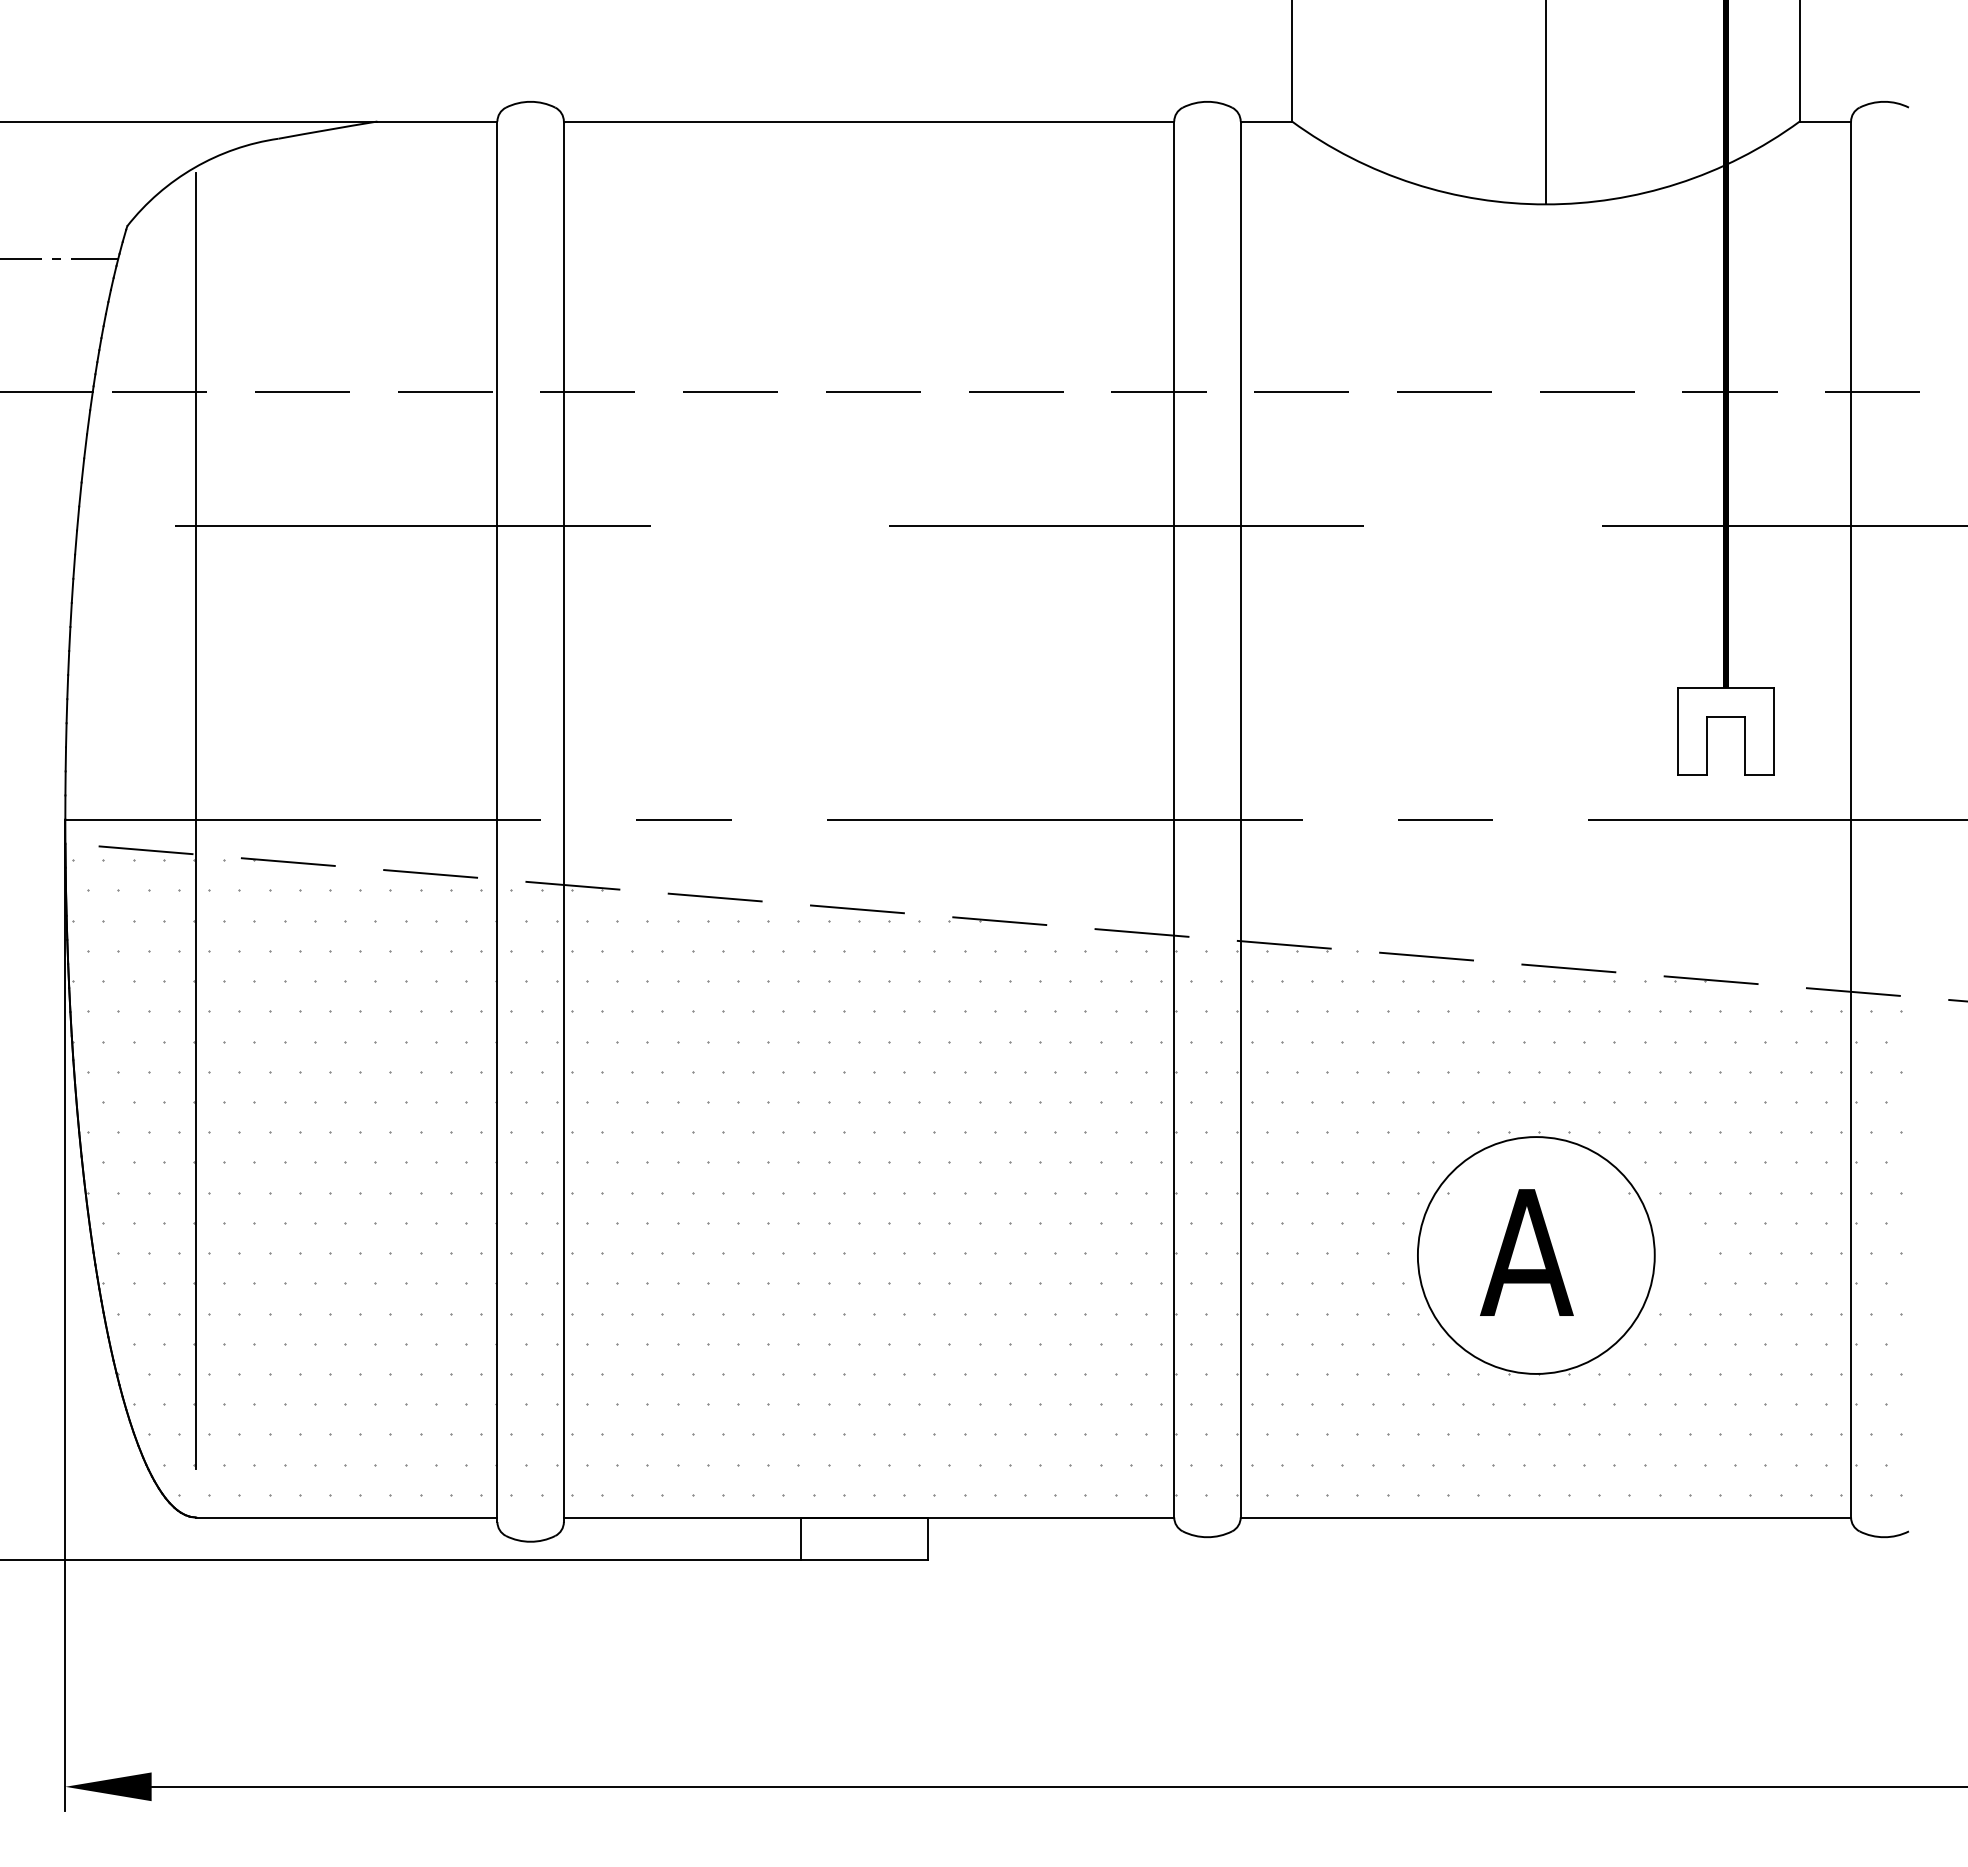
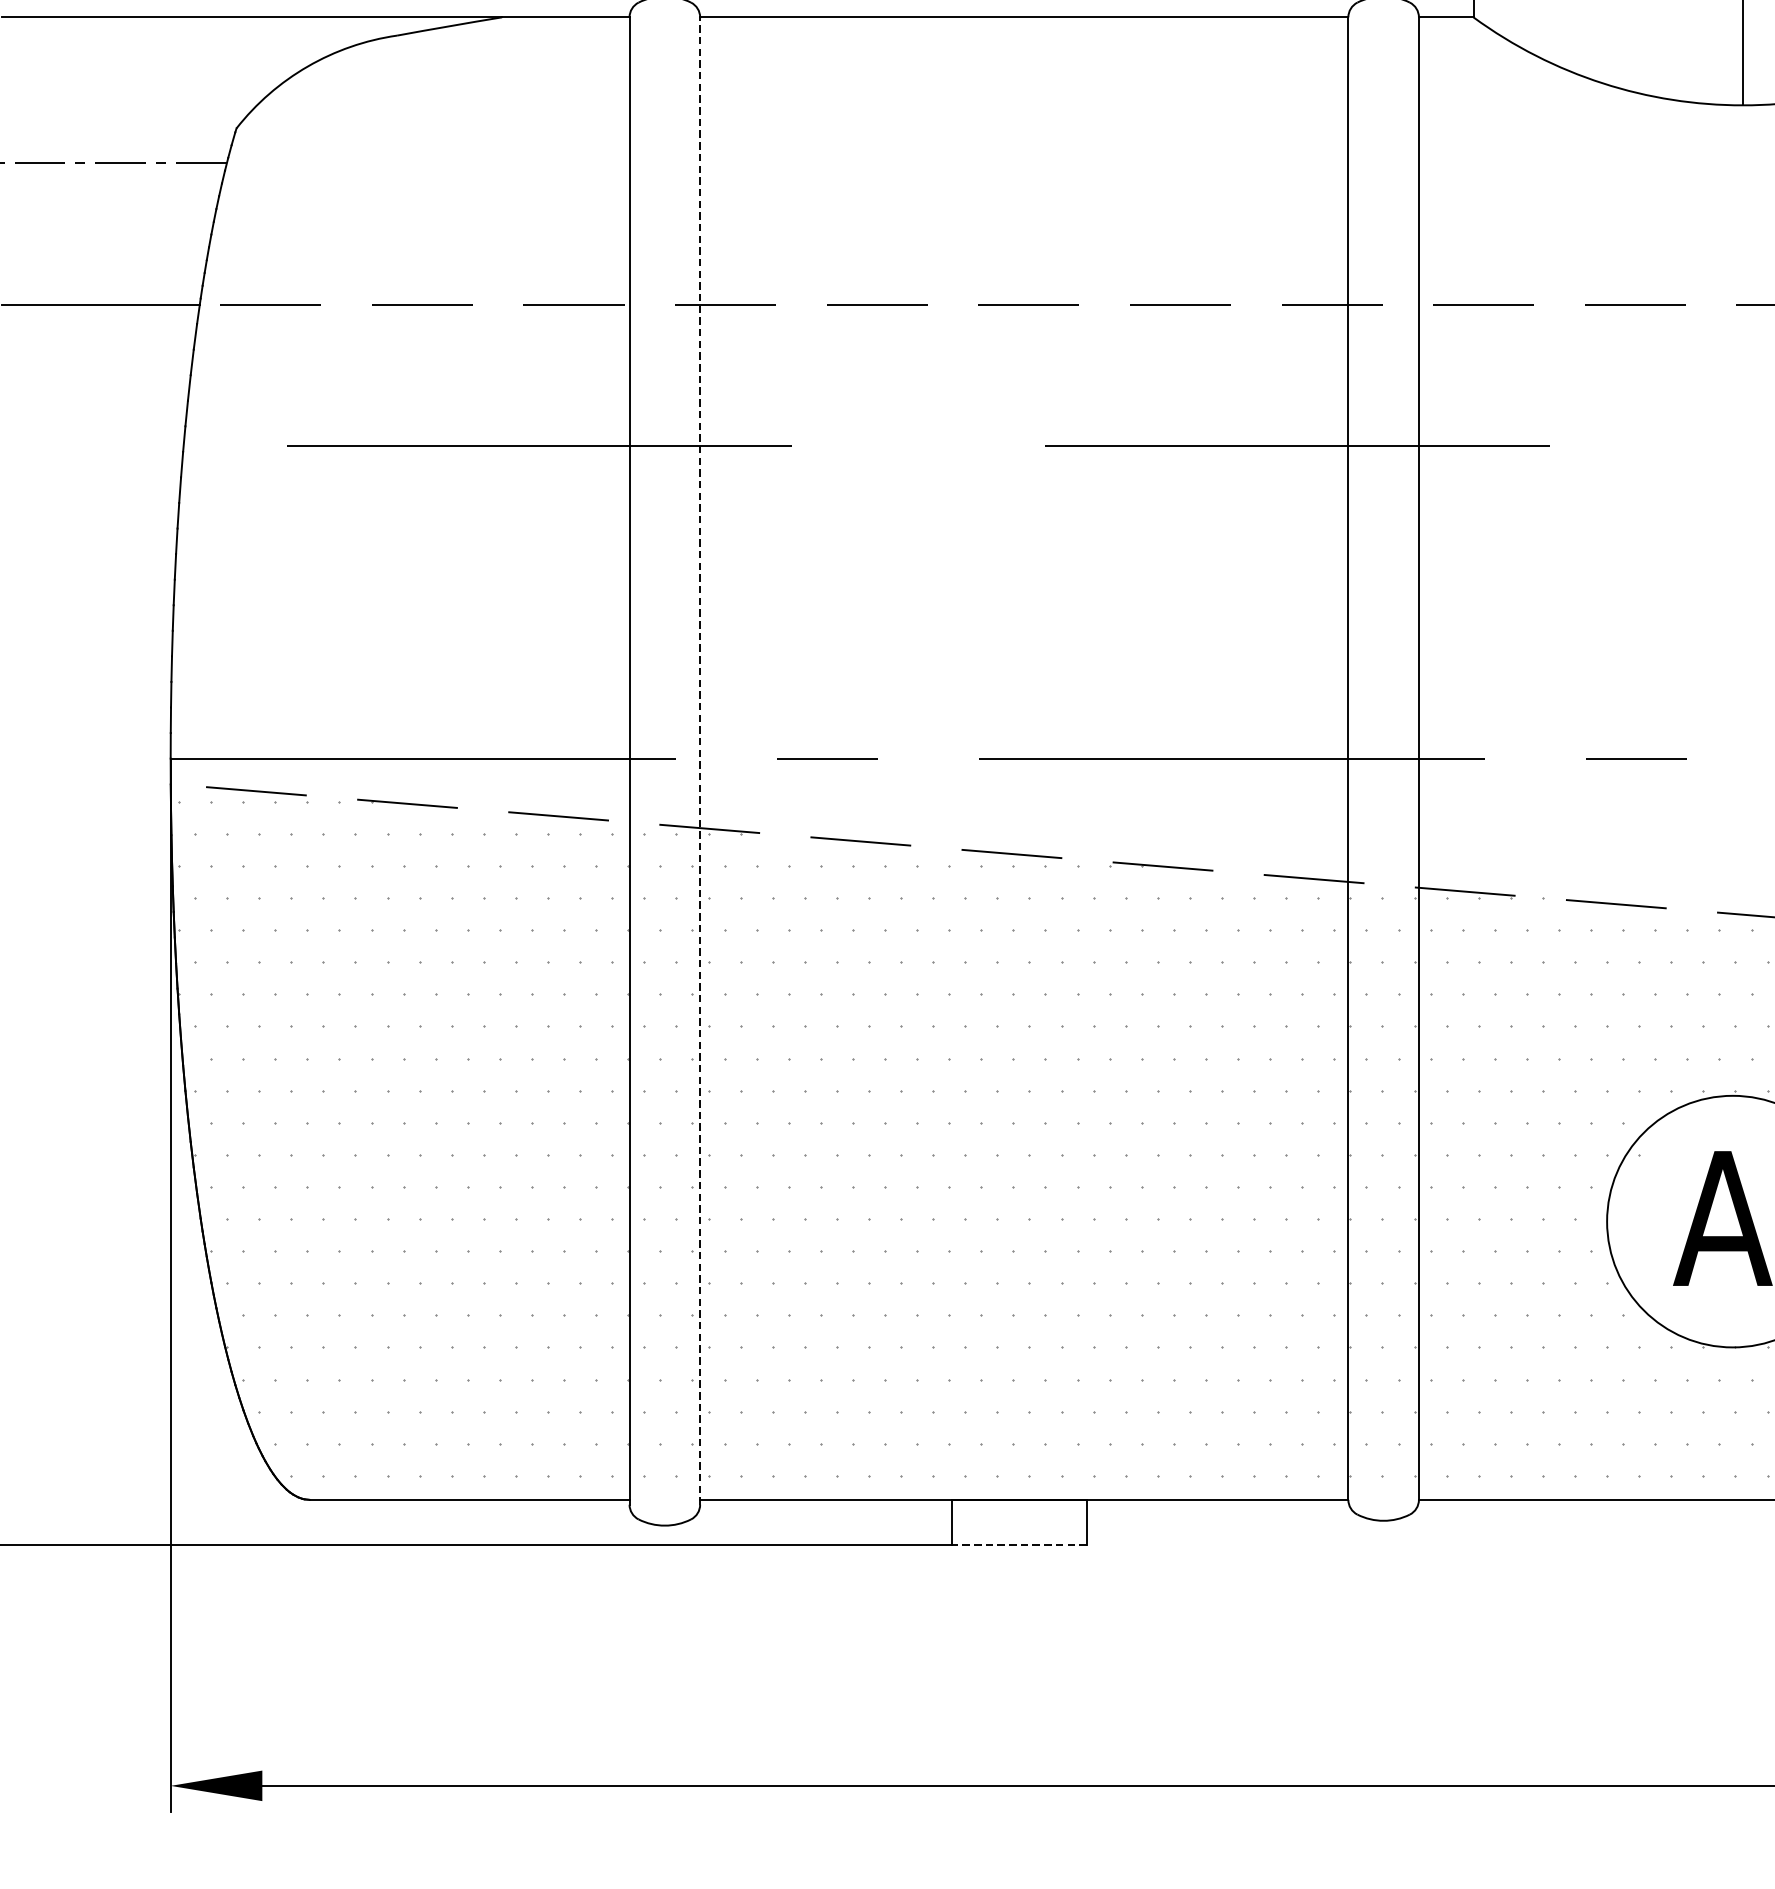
line: (196, 820) -> (309, 759), removed
line: (563, 821) -> (699, 760), solid -> dashed
line: (863, 1559) -> (1018, 1544), solid -> dashed

